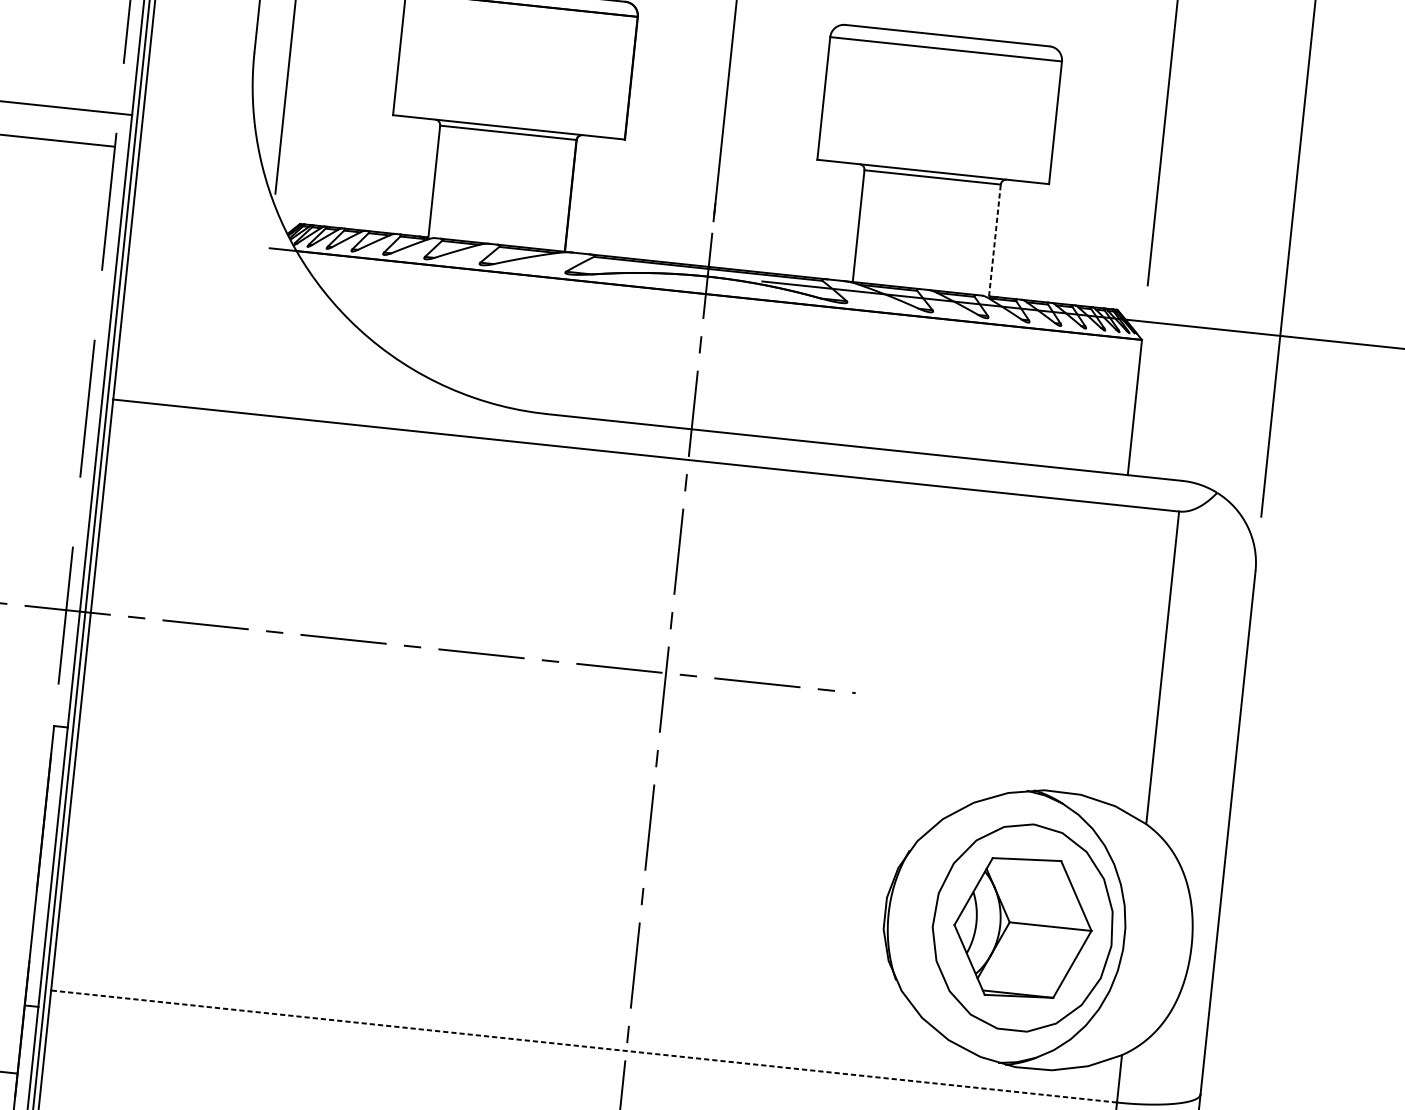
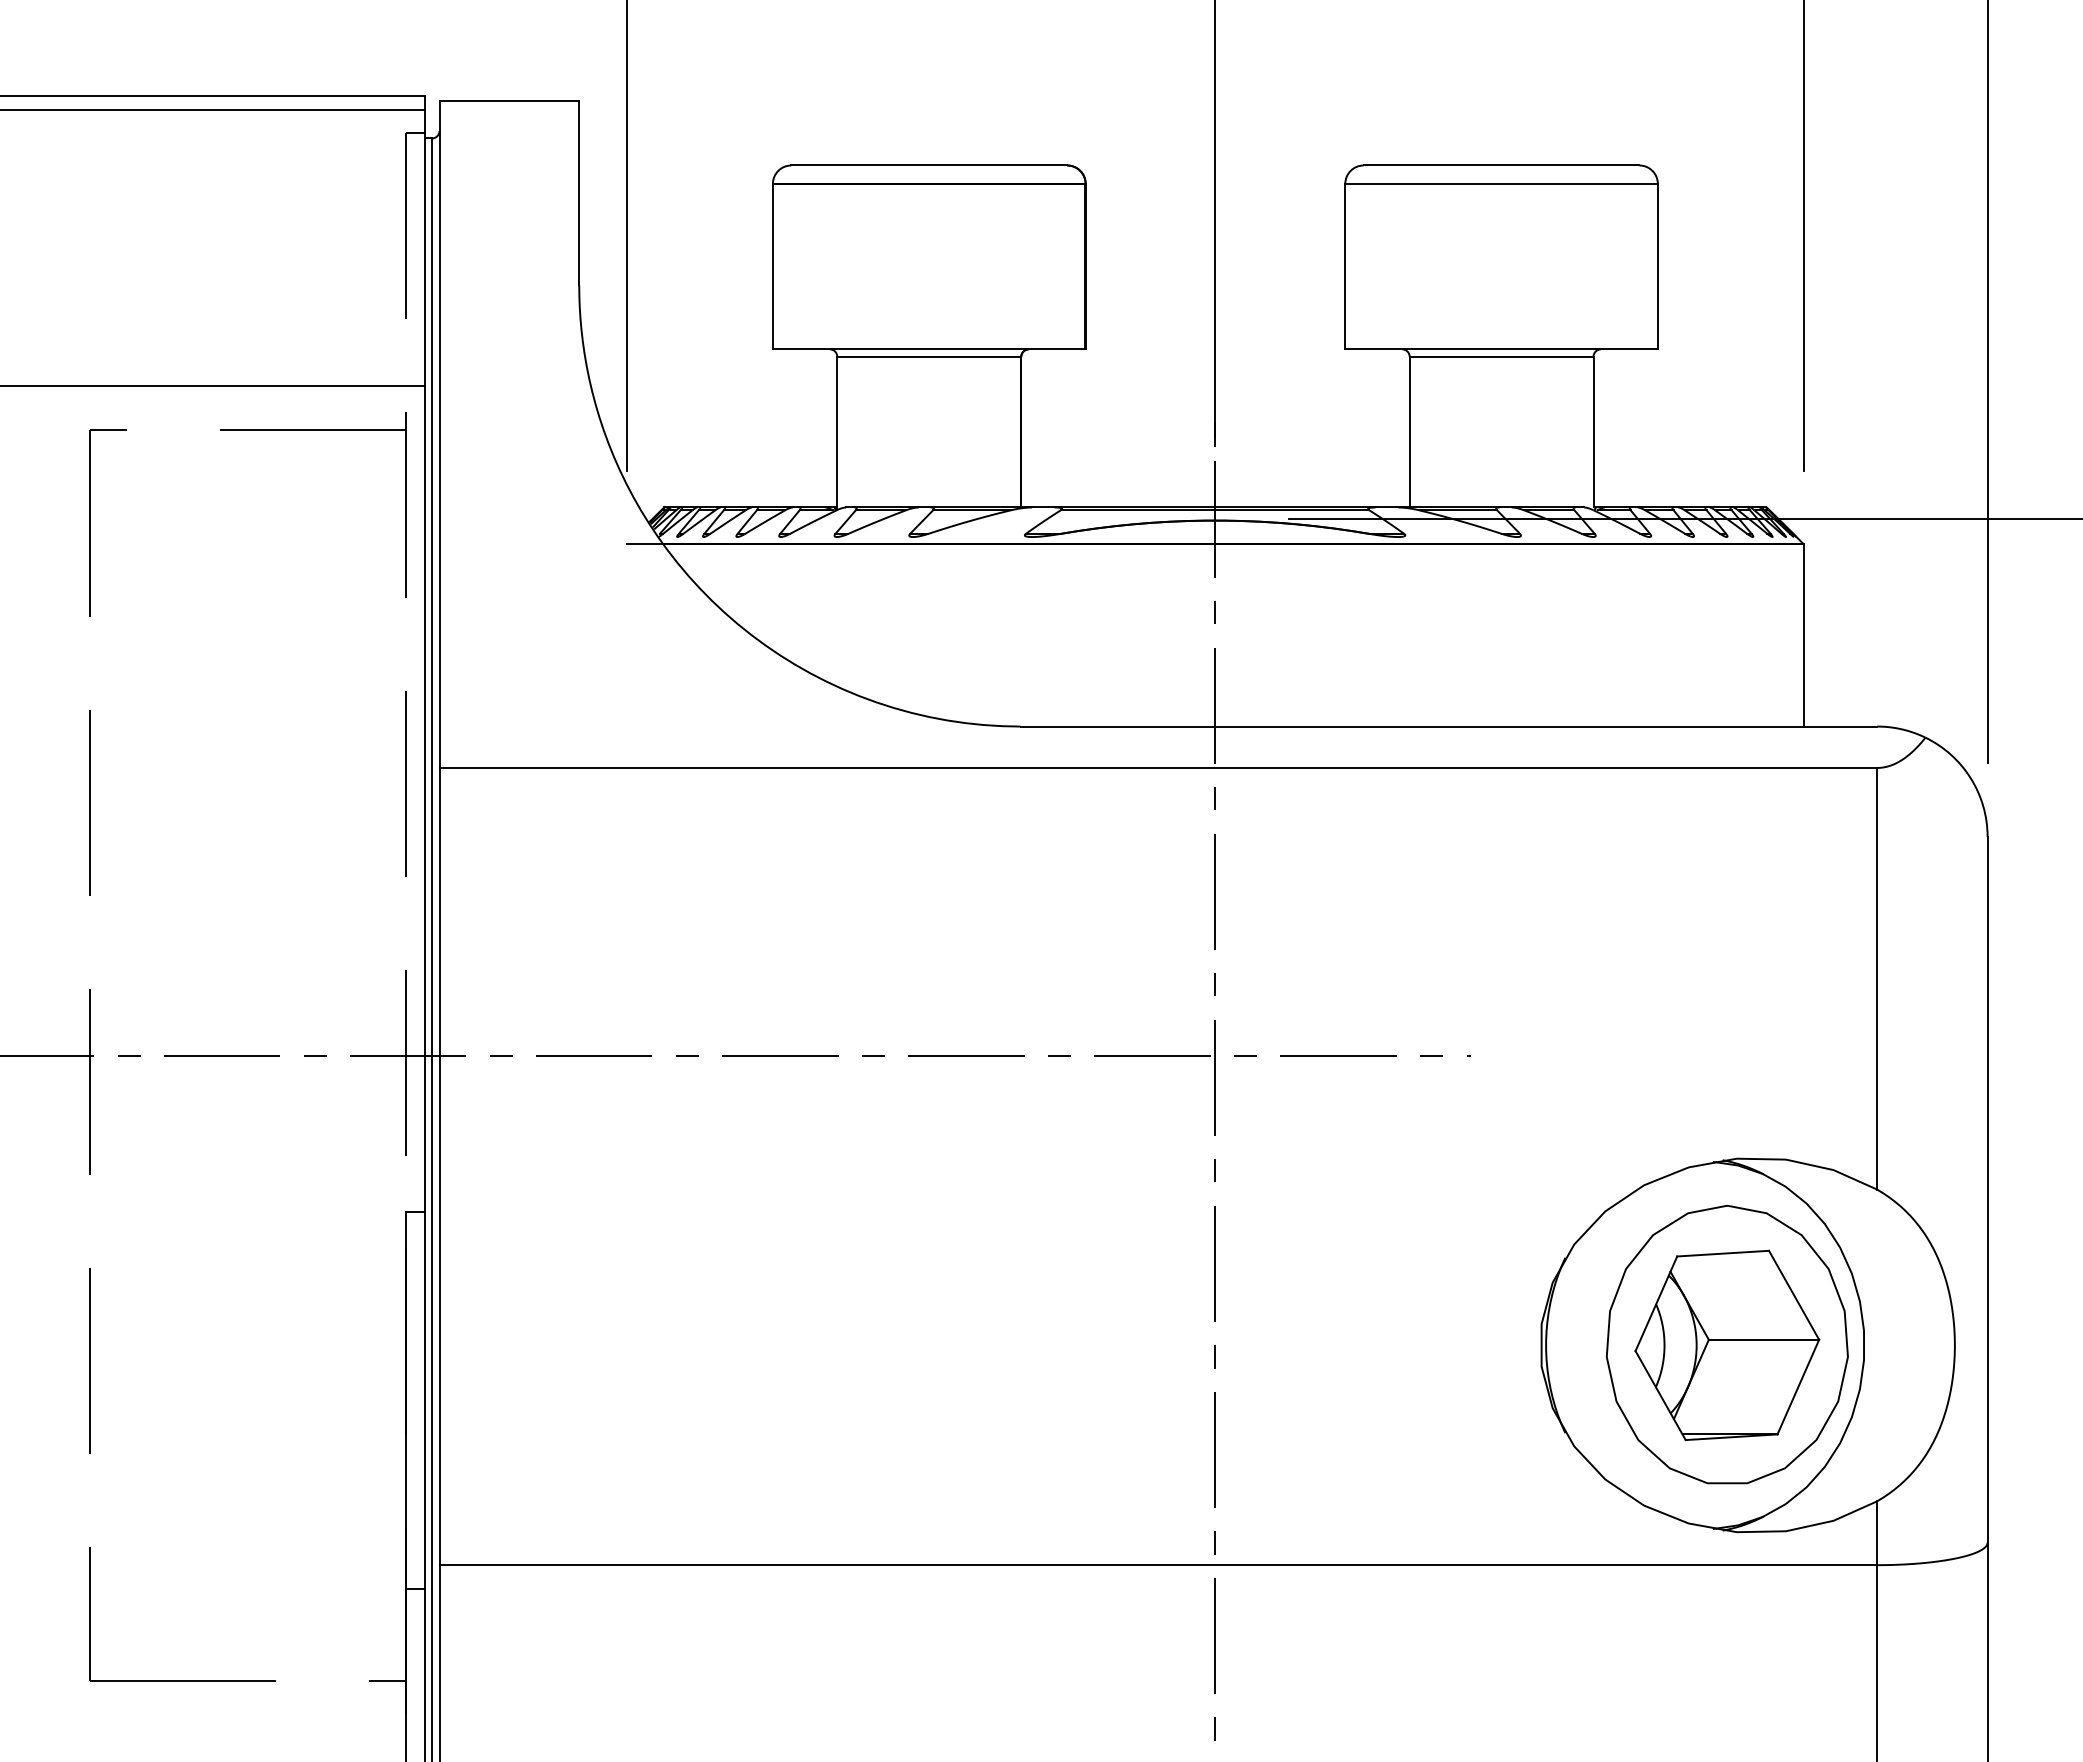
line: (994, 240) -> (1593, 431), dashed -> solid
line: (584, 1046) -> (1158, 1565), dashed -> solid

